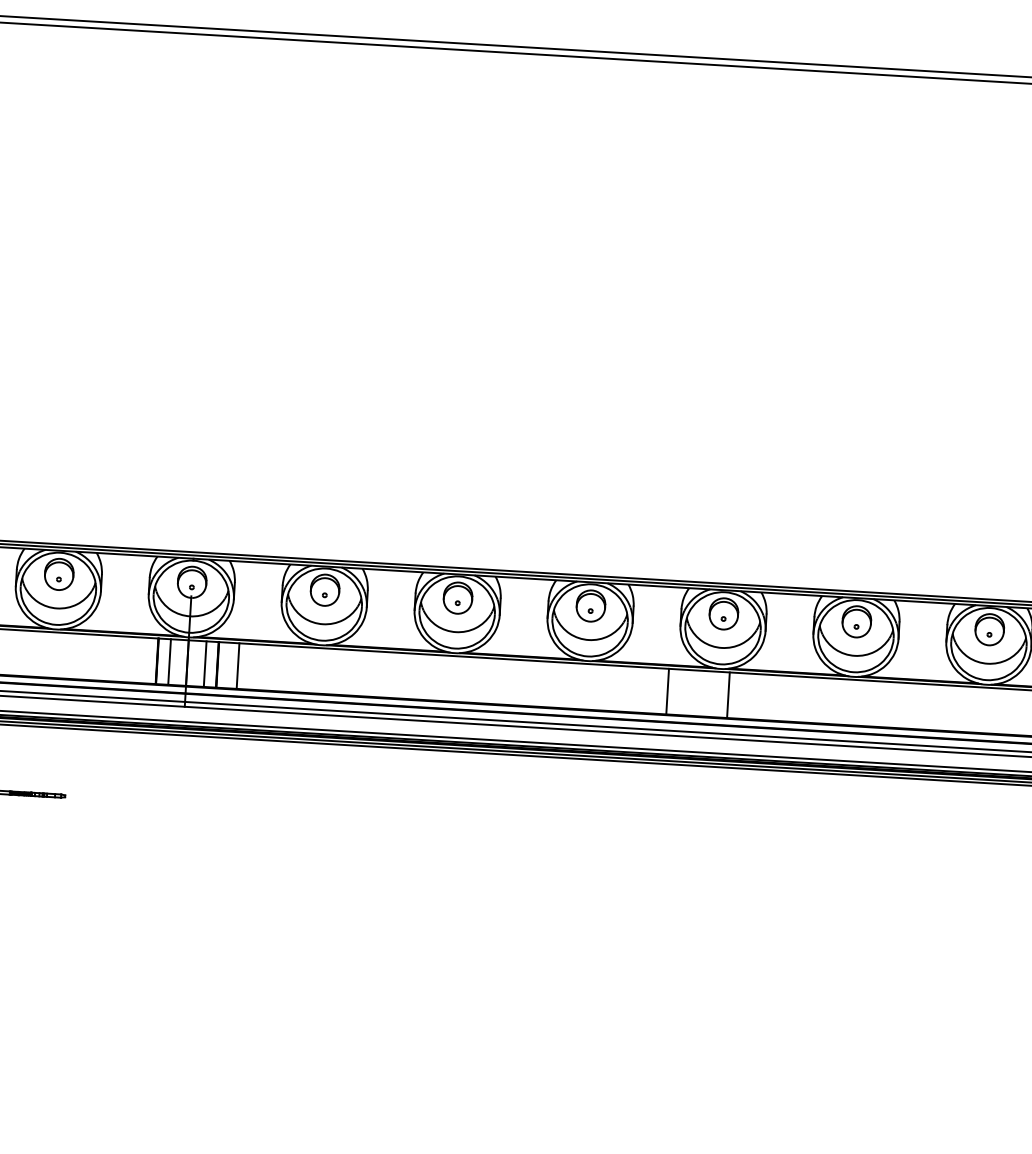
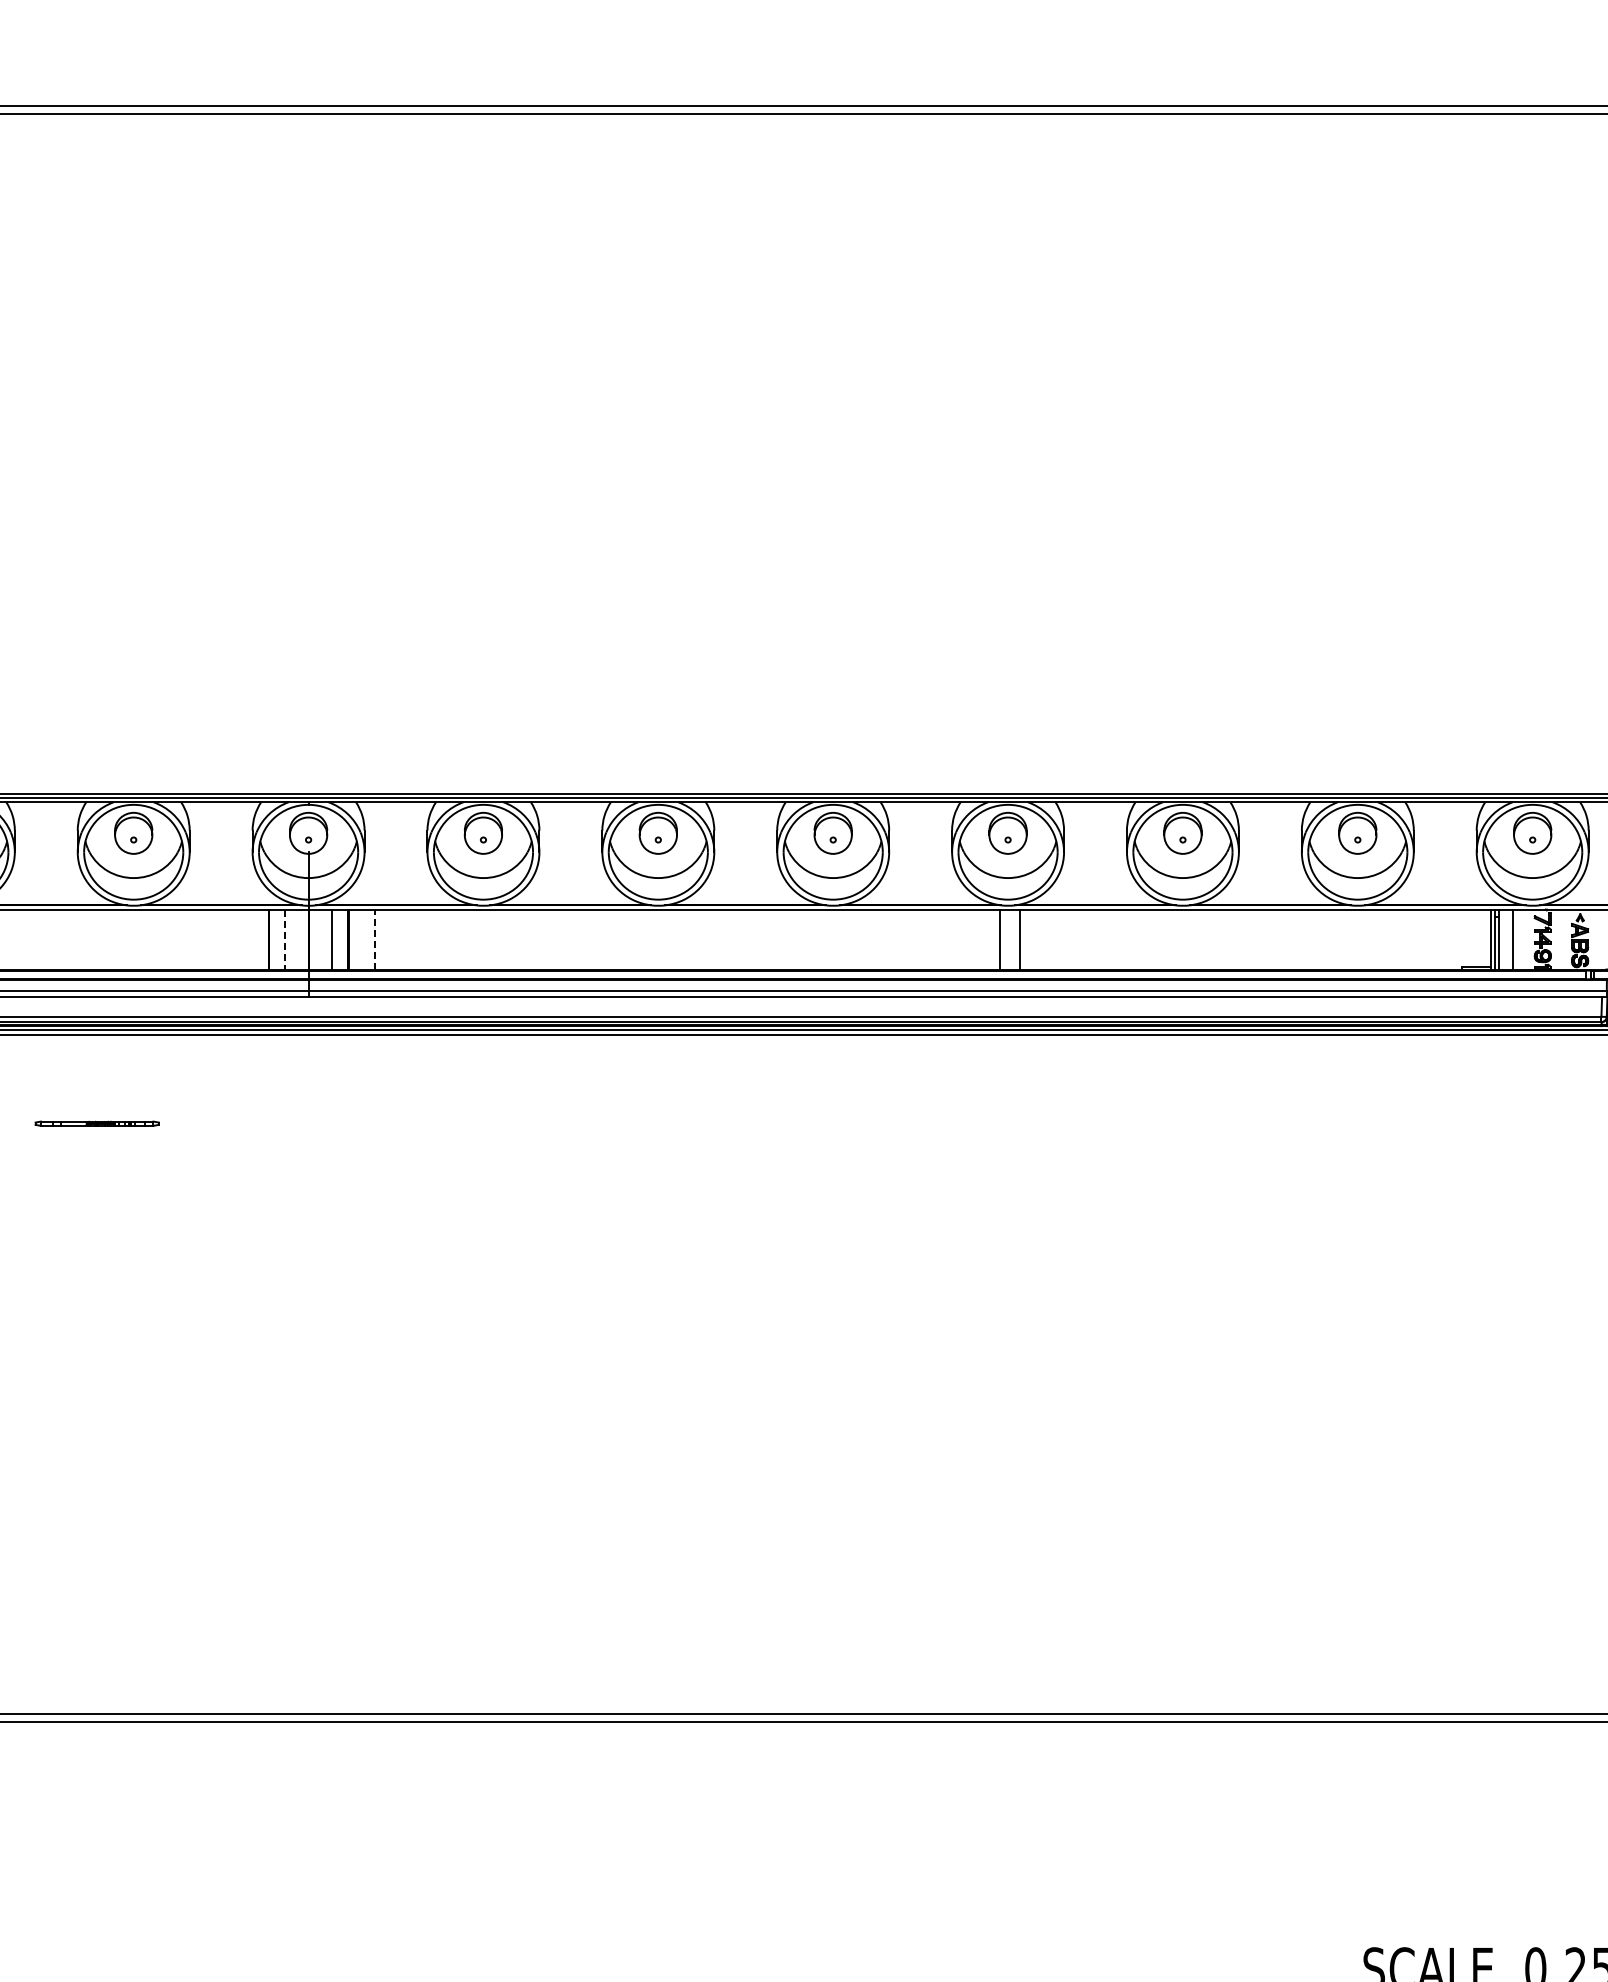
line: (169, 662) -> (285, 939), solid -> dashed
line: (238, 666) -> (375, 939), solid -> dashed
line: (667, 691) -> (1000, 939), moved

